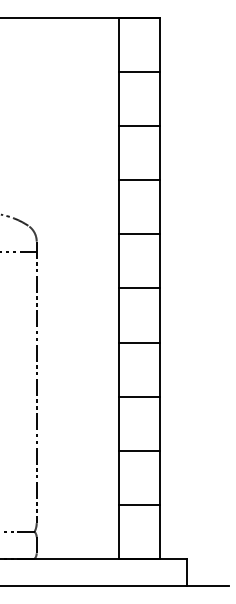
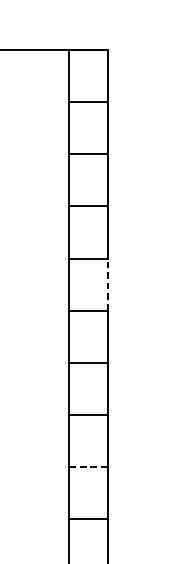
line: (159, 260) -> (107, 283), solid -> dashed
line: (138, 450) -> (87, 467), solid -> dashed

